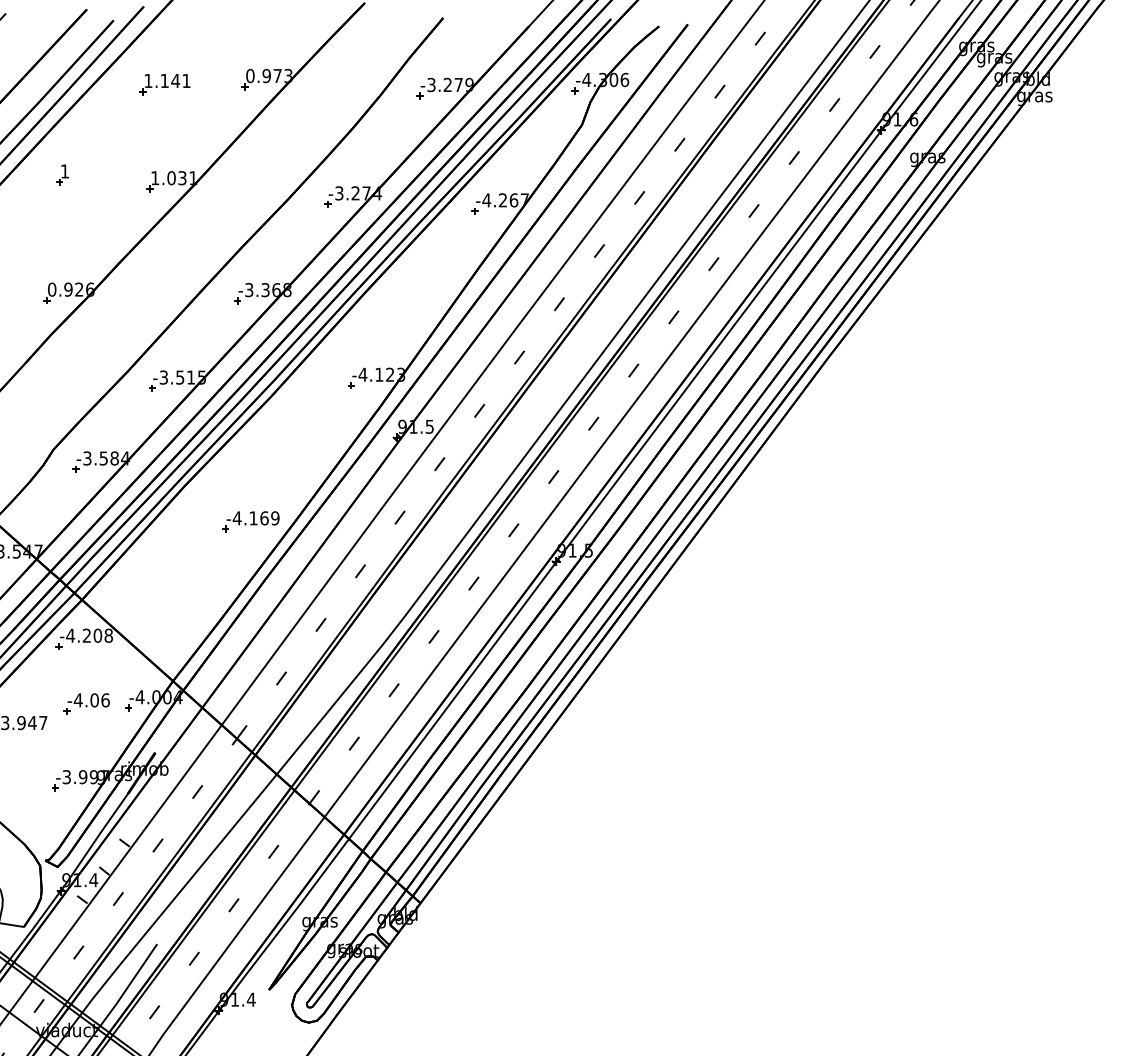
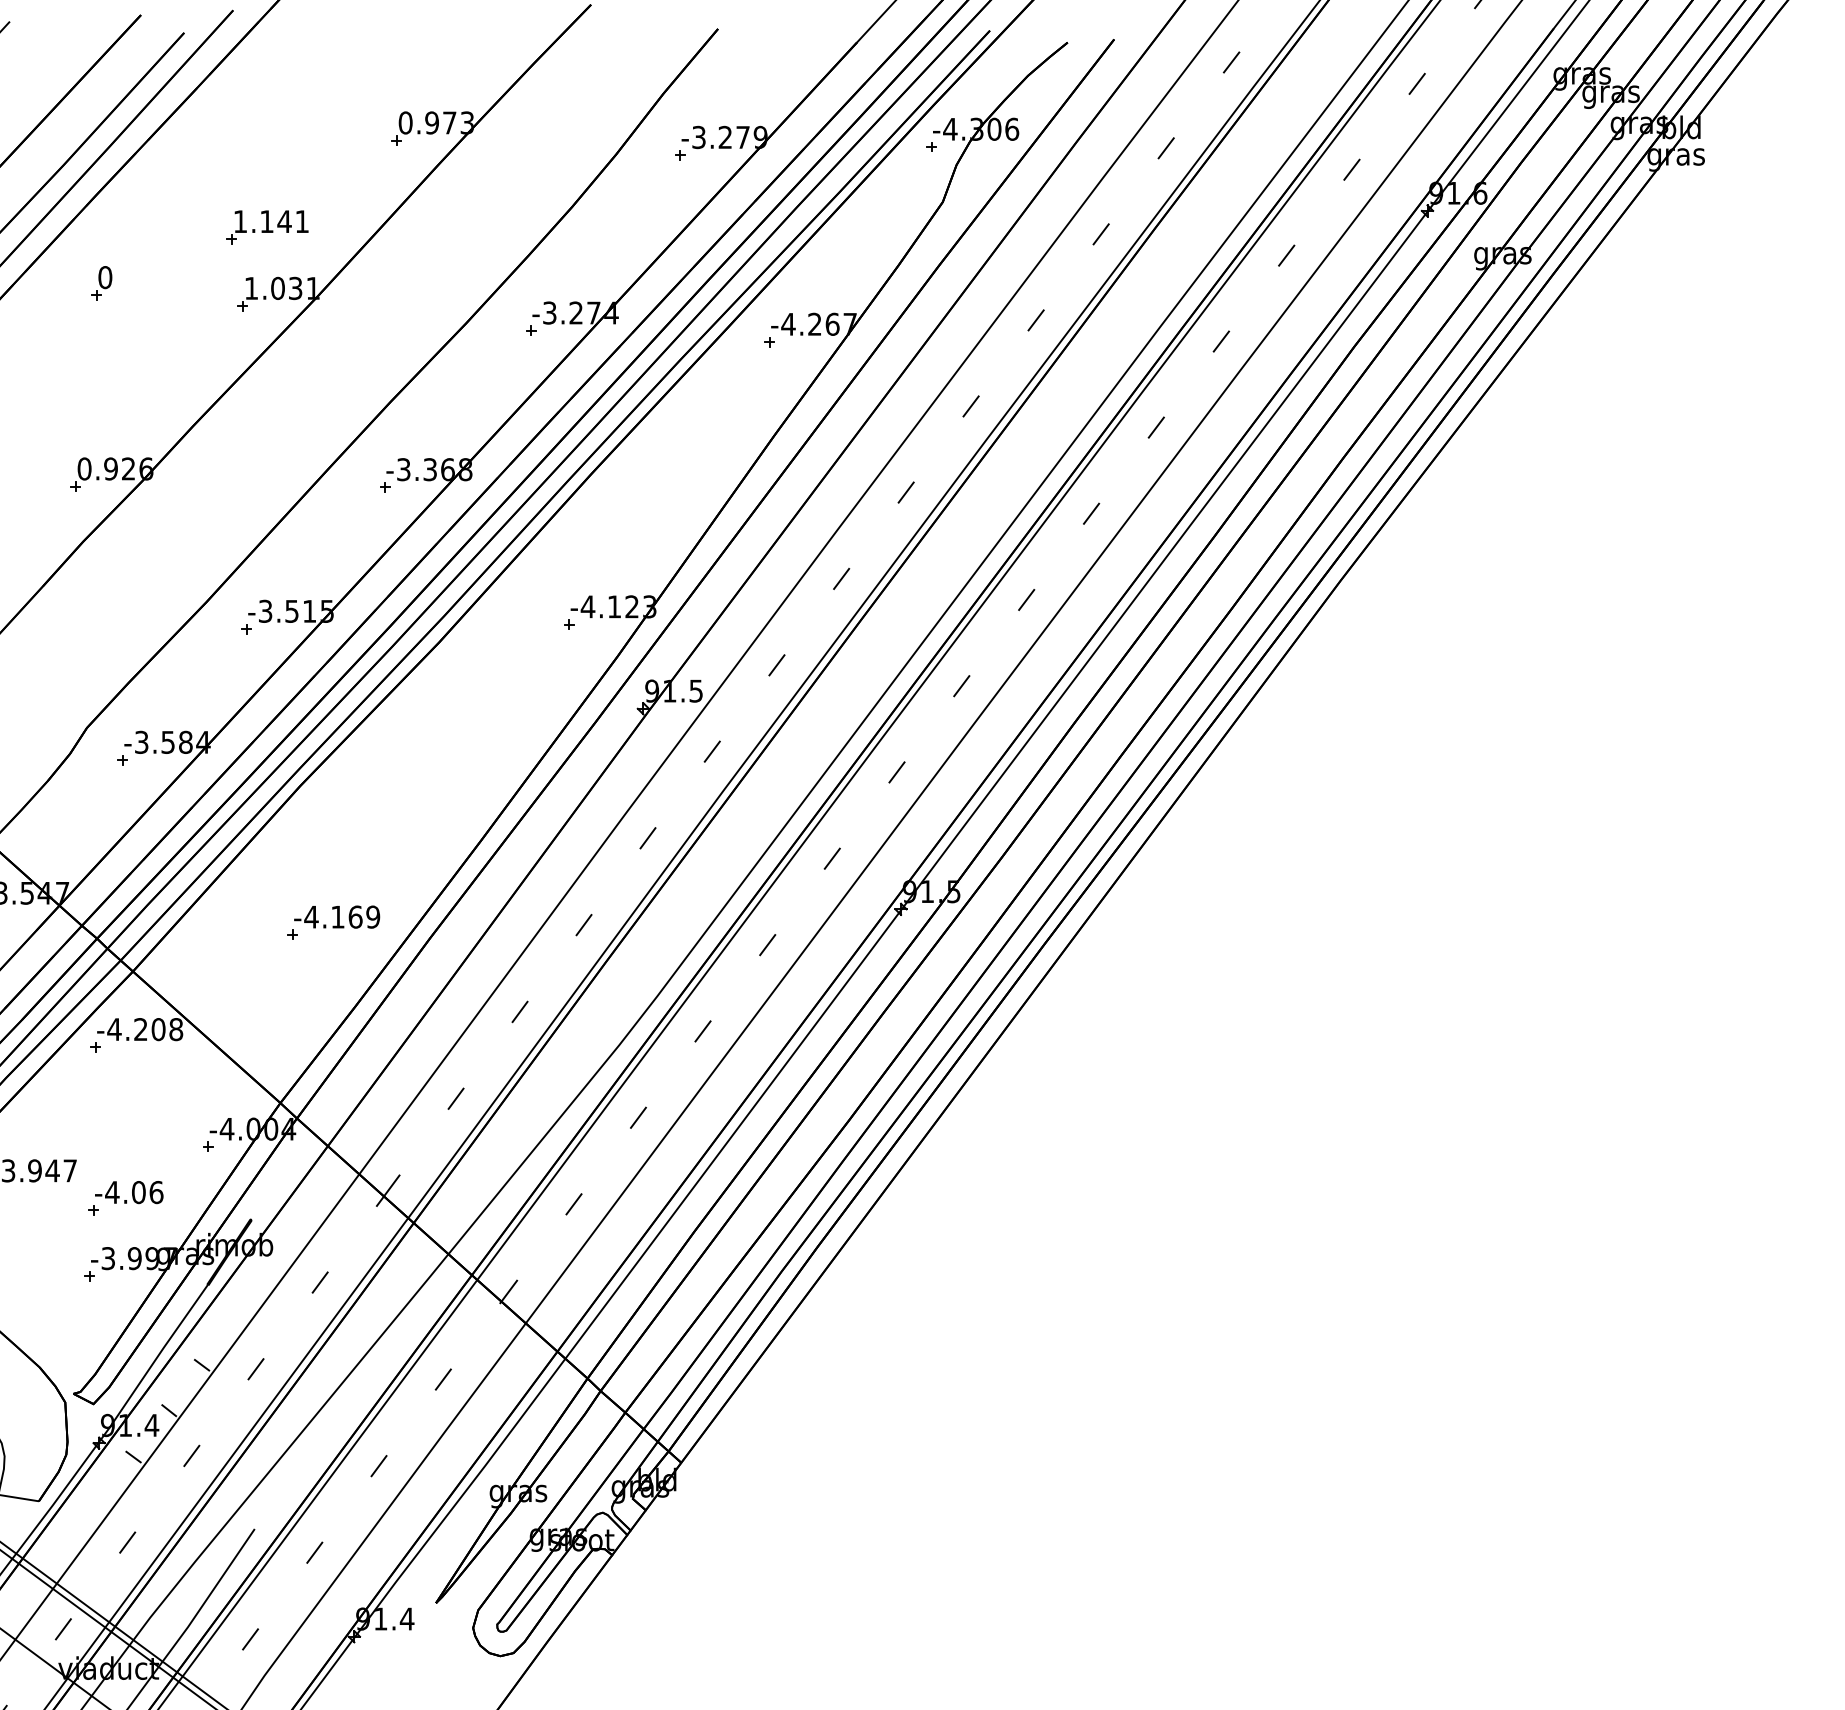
part: (164, 84) -> (266, 227), moved
text: (64, 171) -> (104, 277), 1 -> 0
part: (250, 521) -> (332, 922), moved
part: (86, 703) -> (125, 1197), moved

